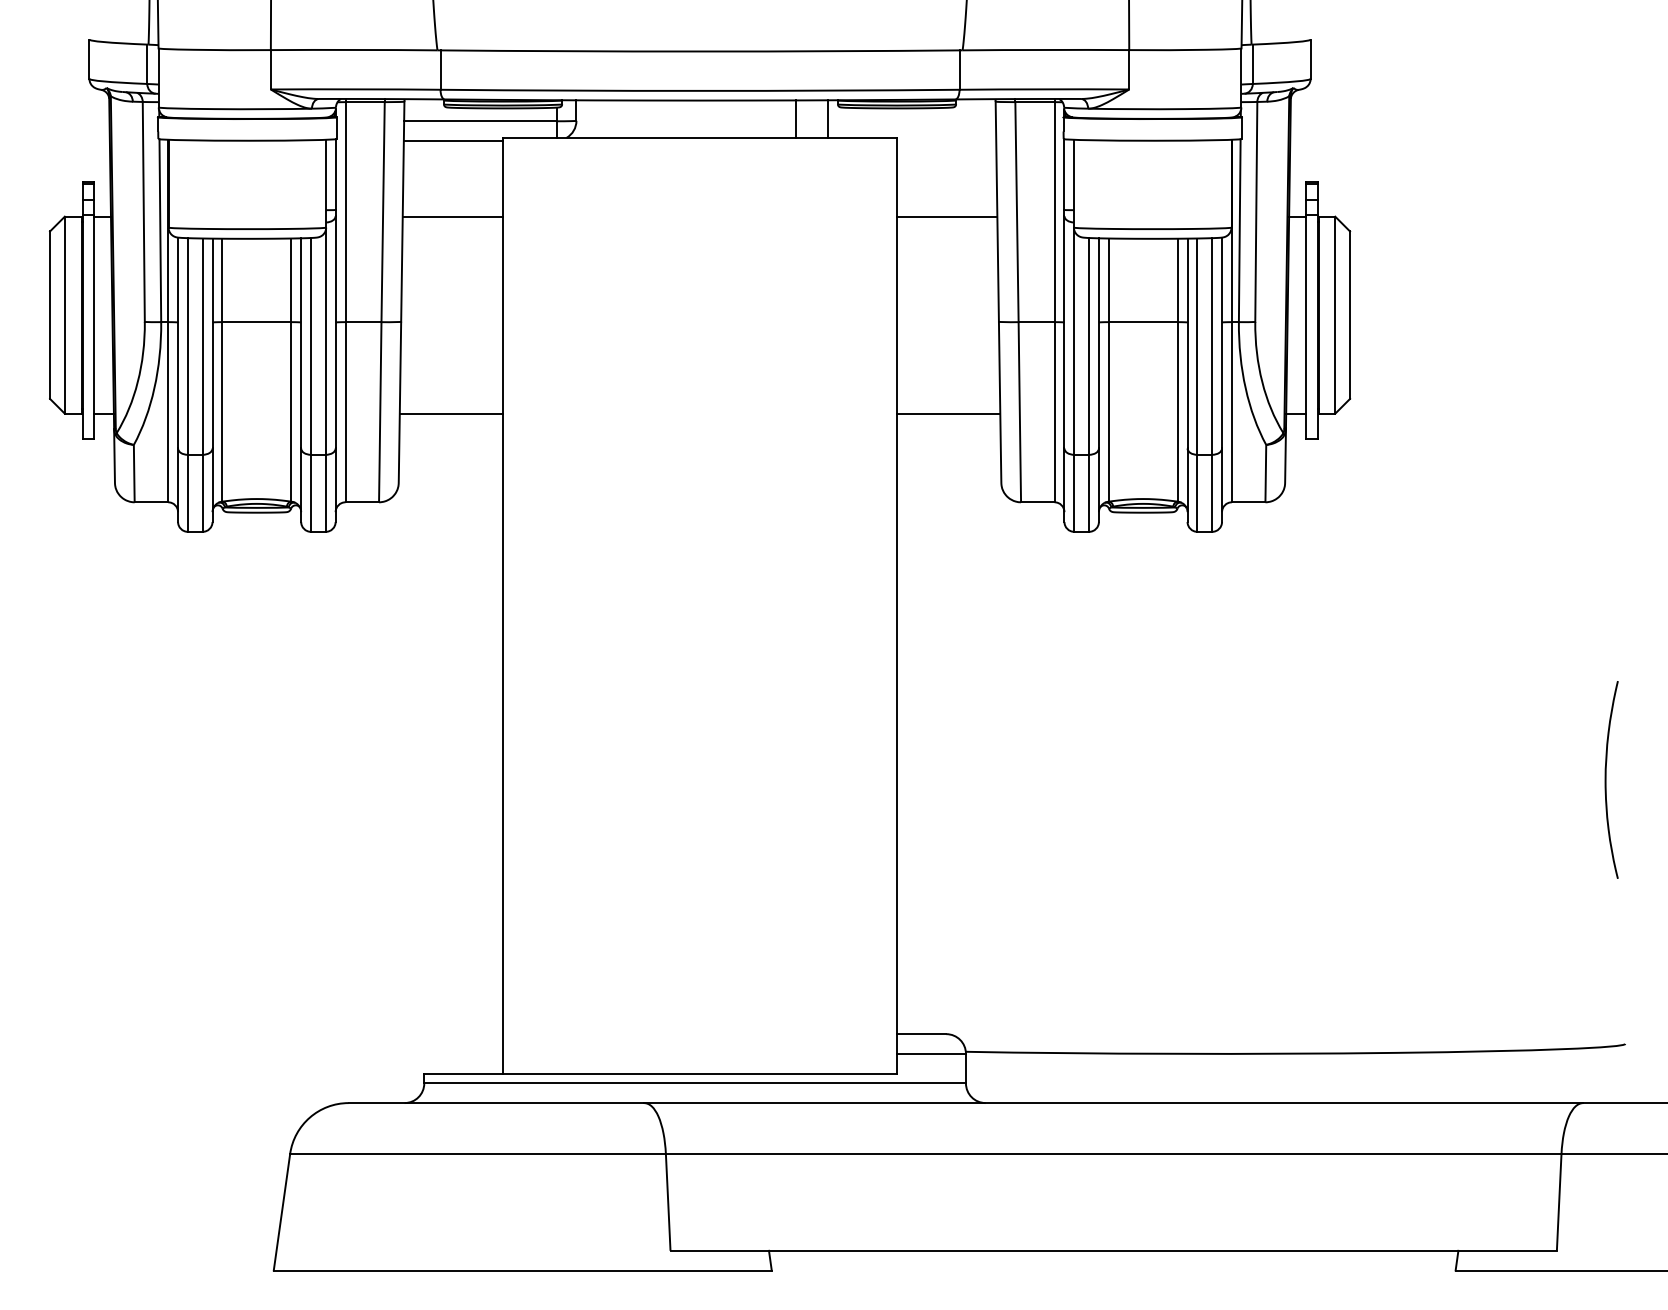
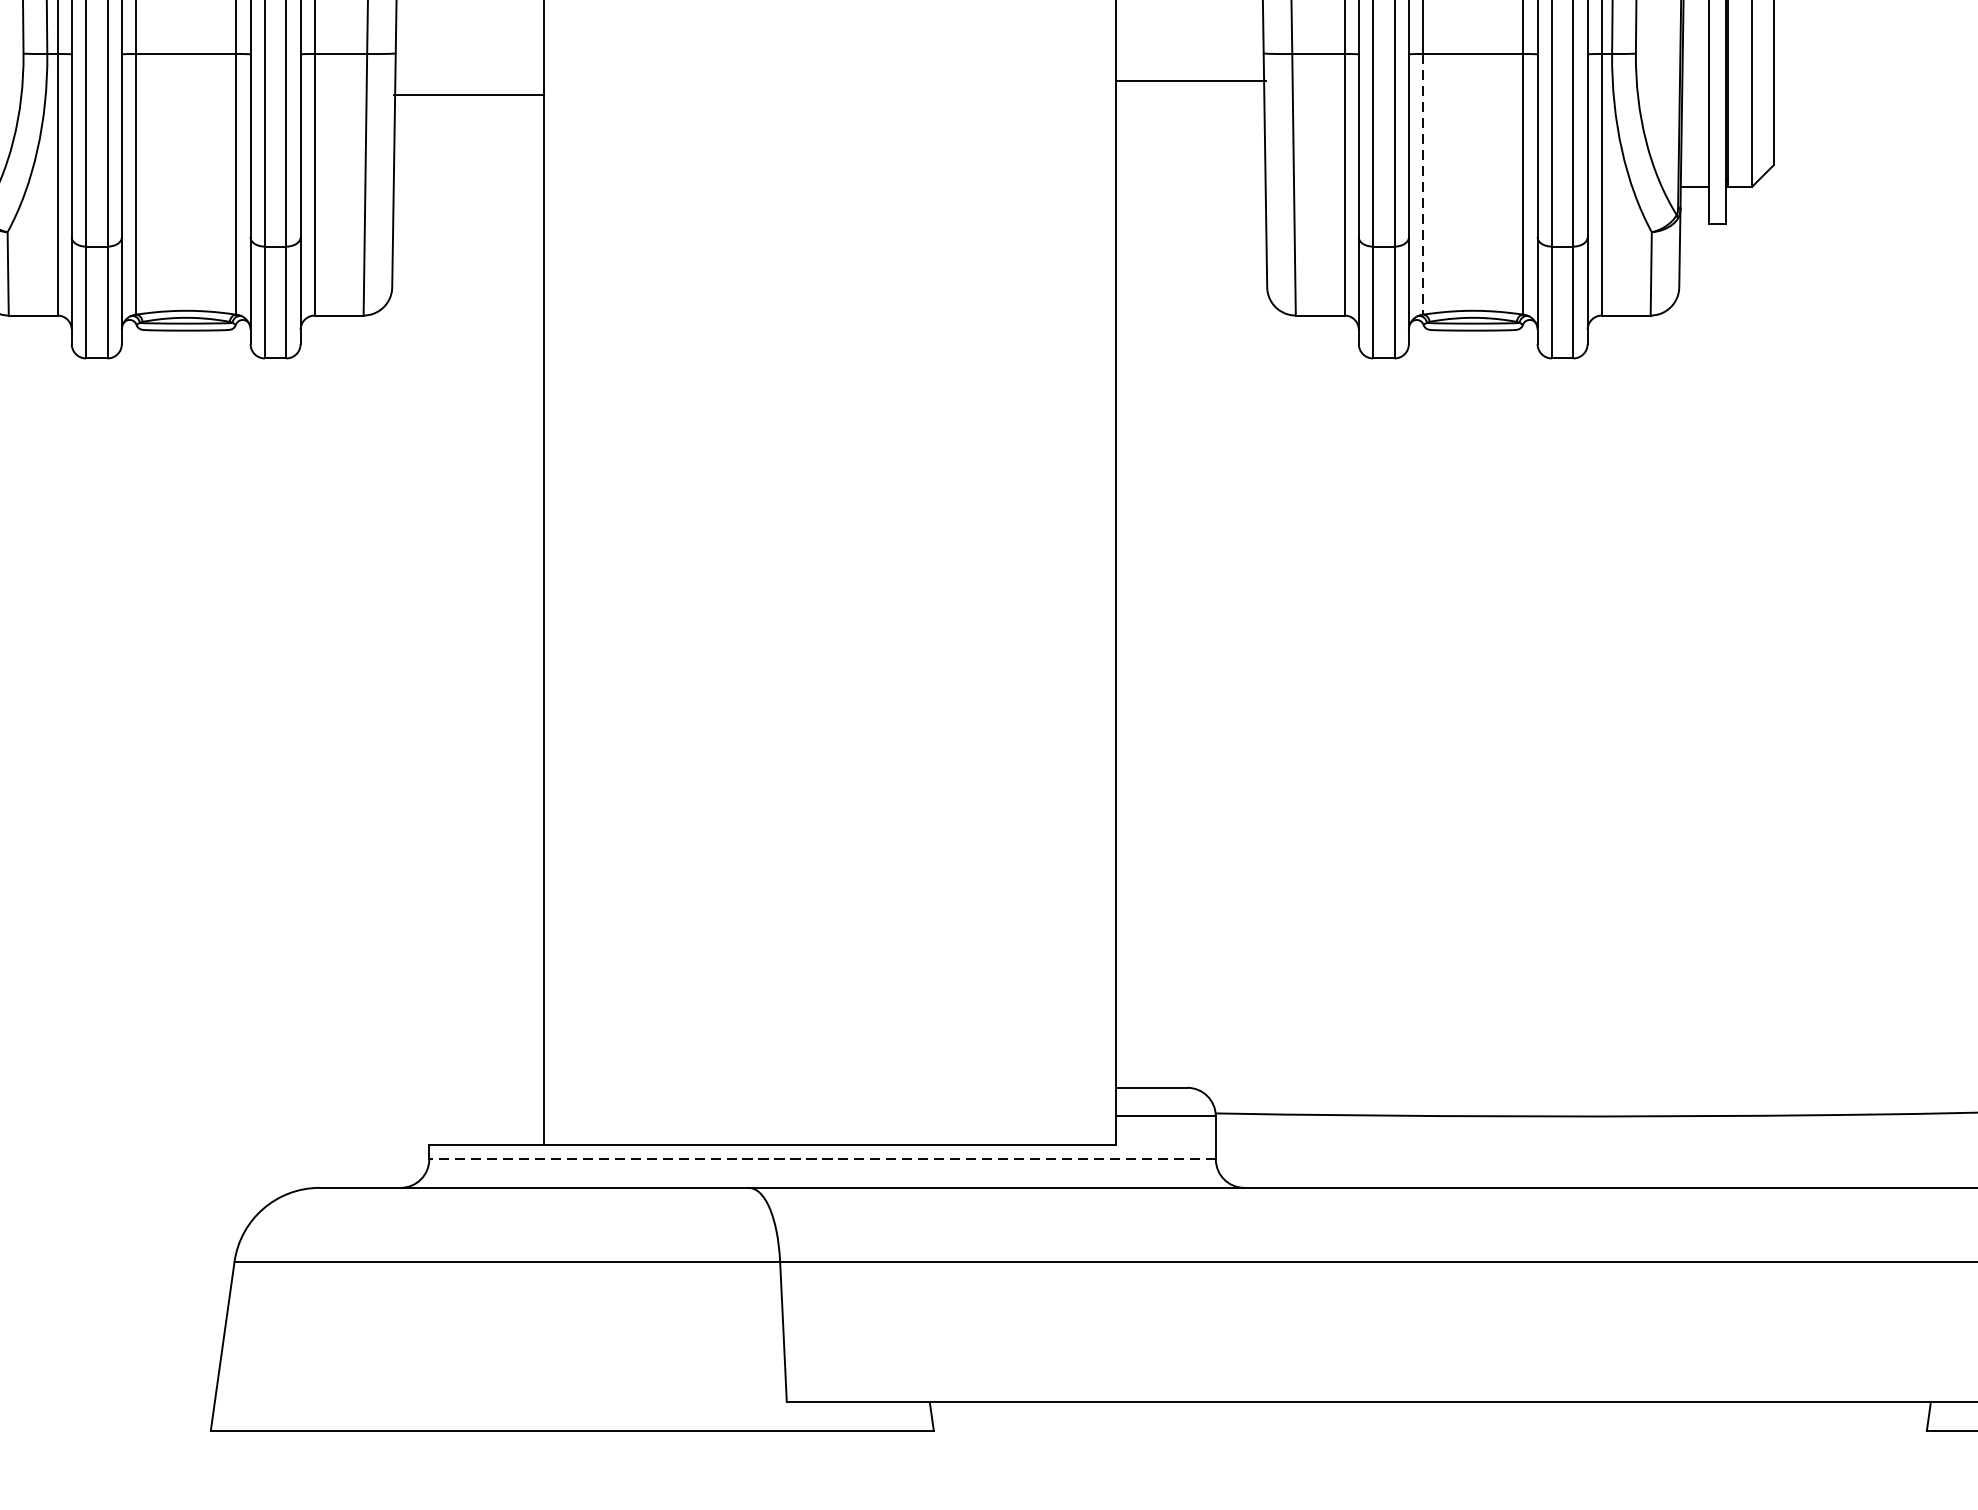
line: (1108, 411) -> (1422, 183), solid -> dashed
line: (451, 413) -> (468, 95), moved
line: (948, 413) -> (1190, 80), moved
line: (695, 1083) -> (823, 1159), solid -> dashed

